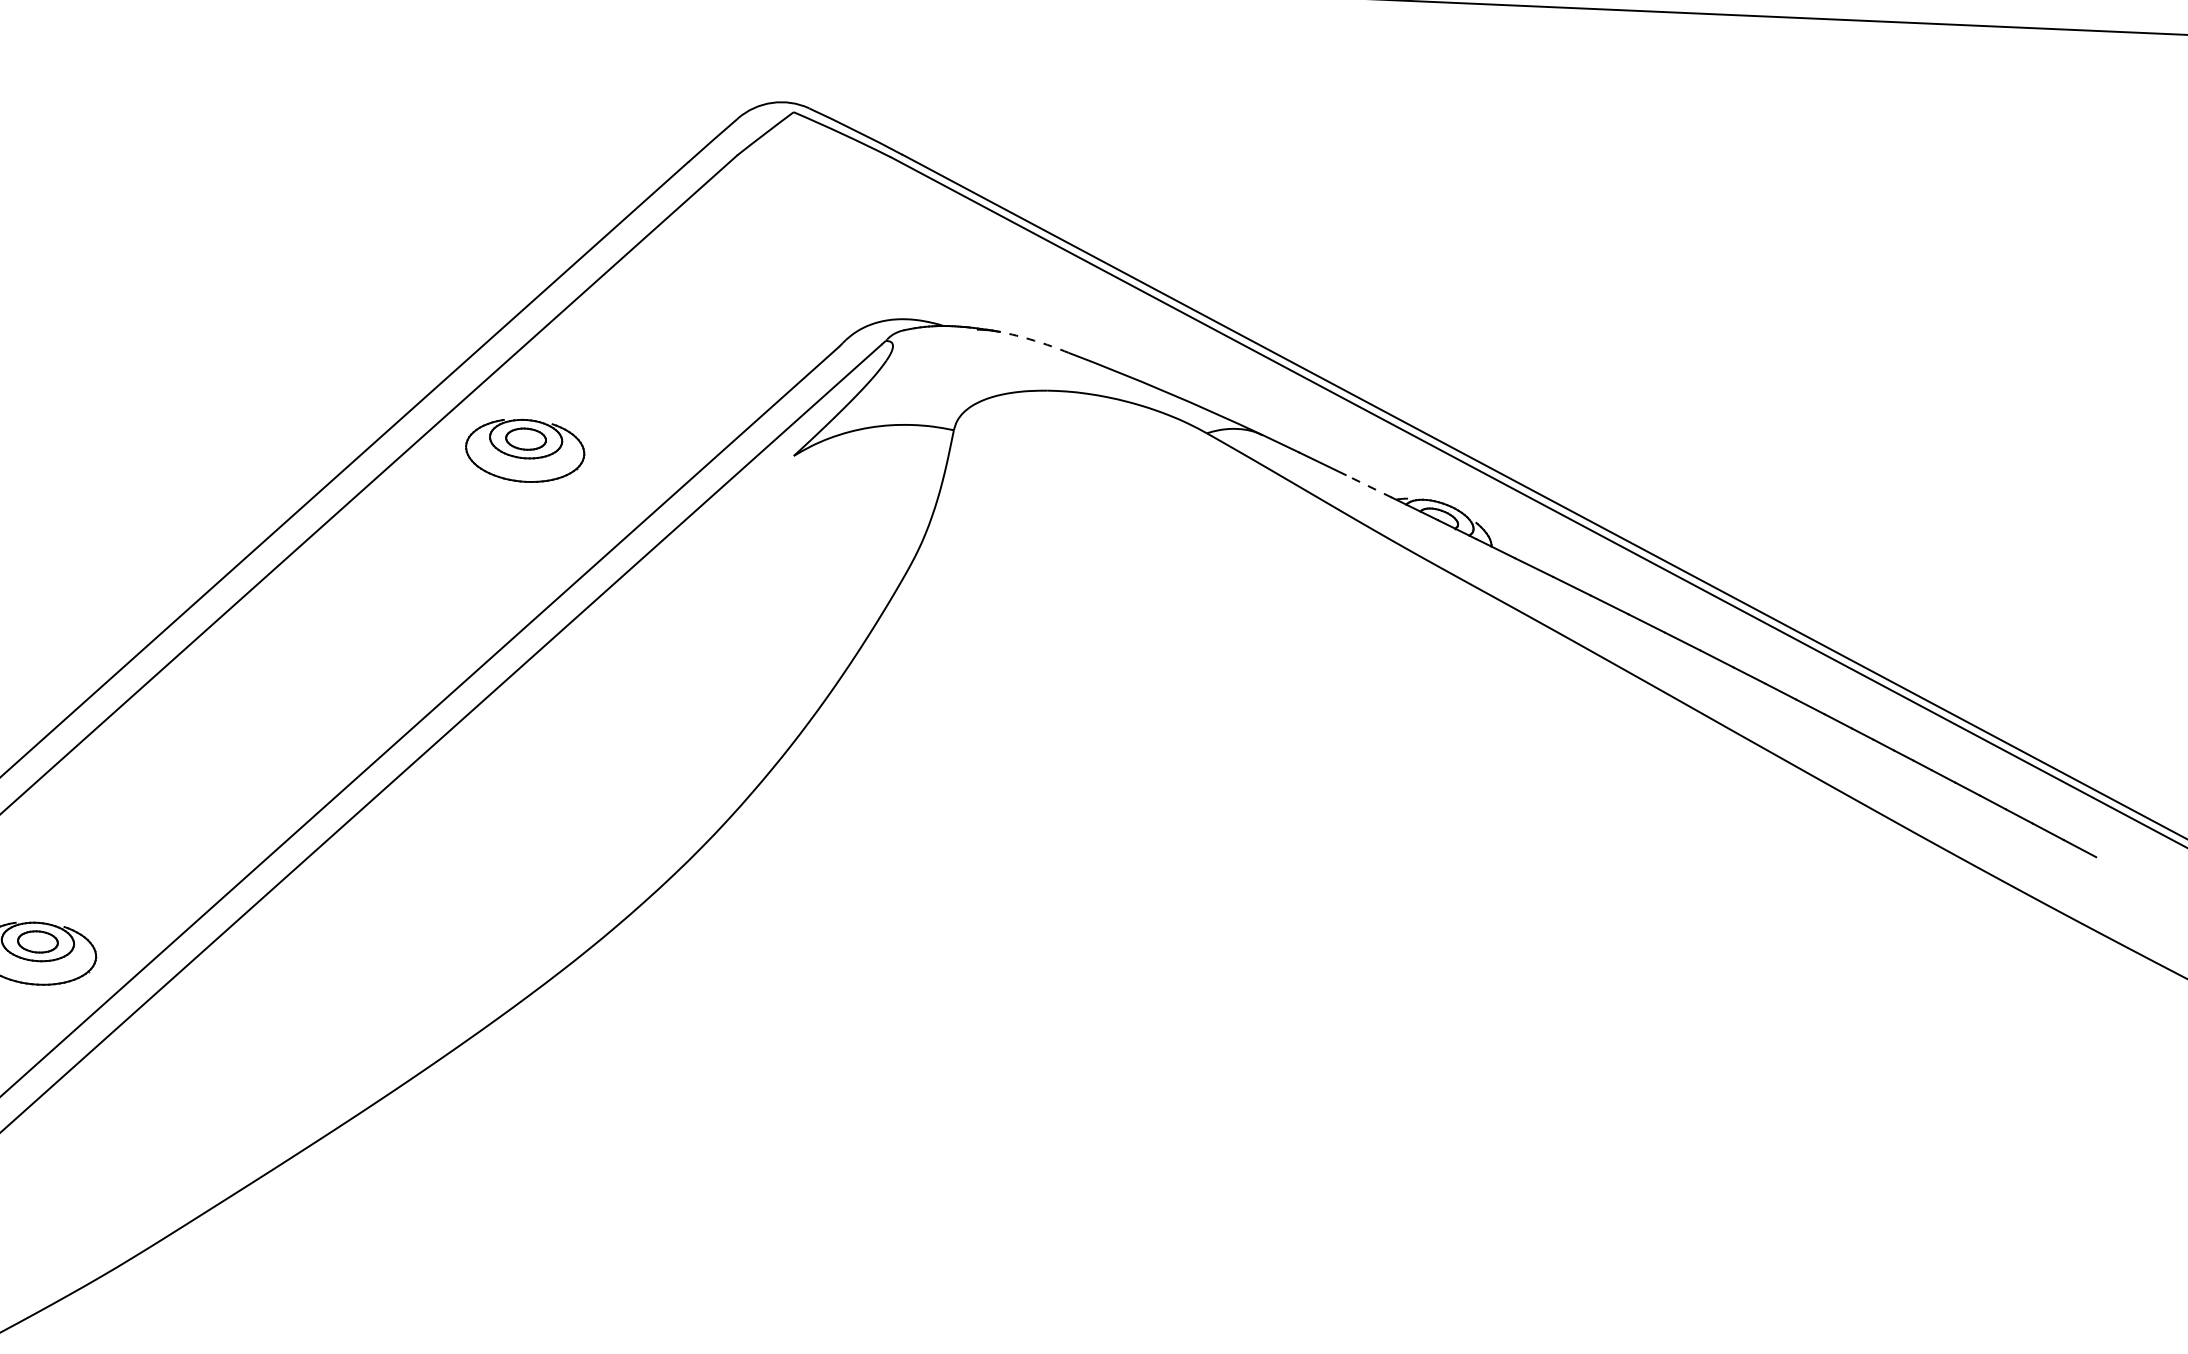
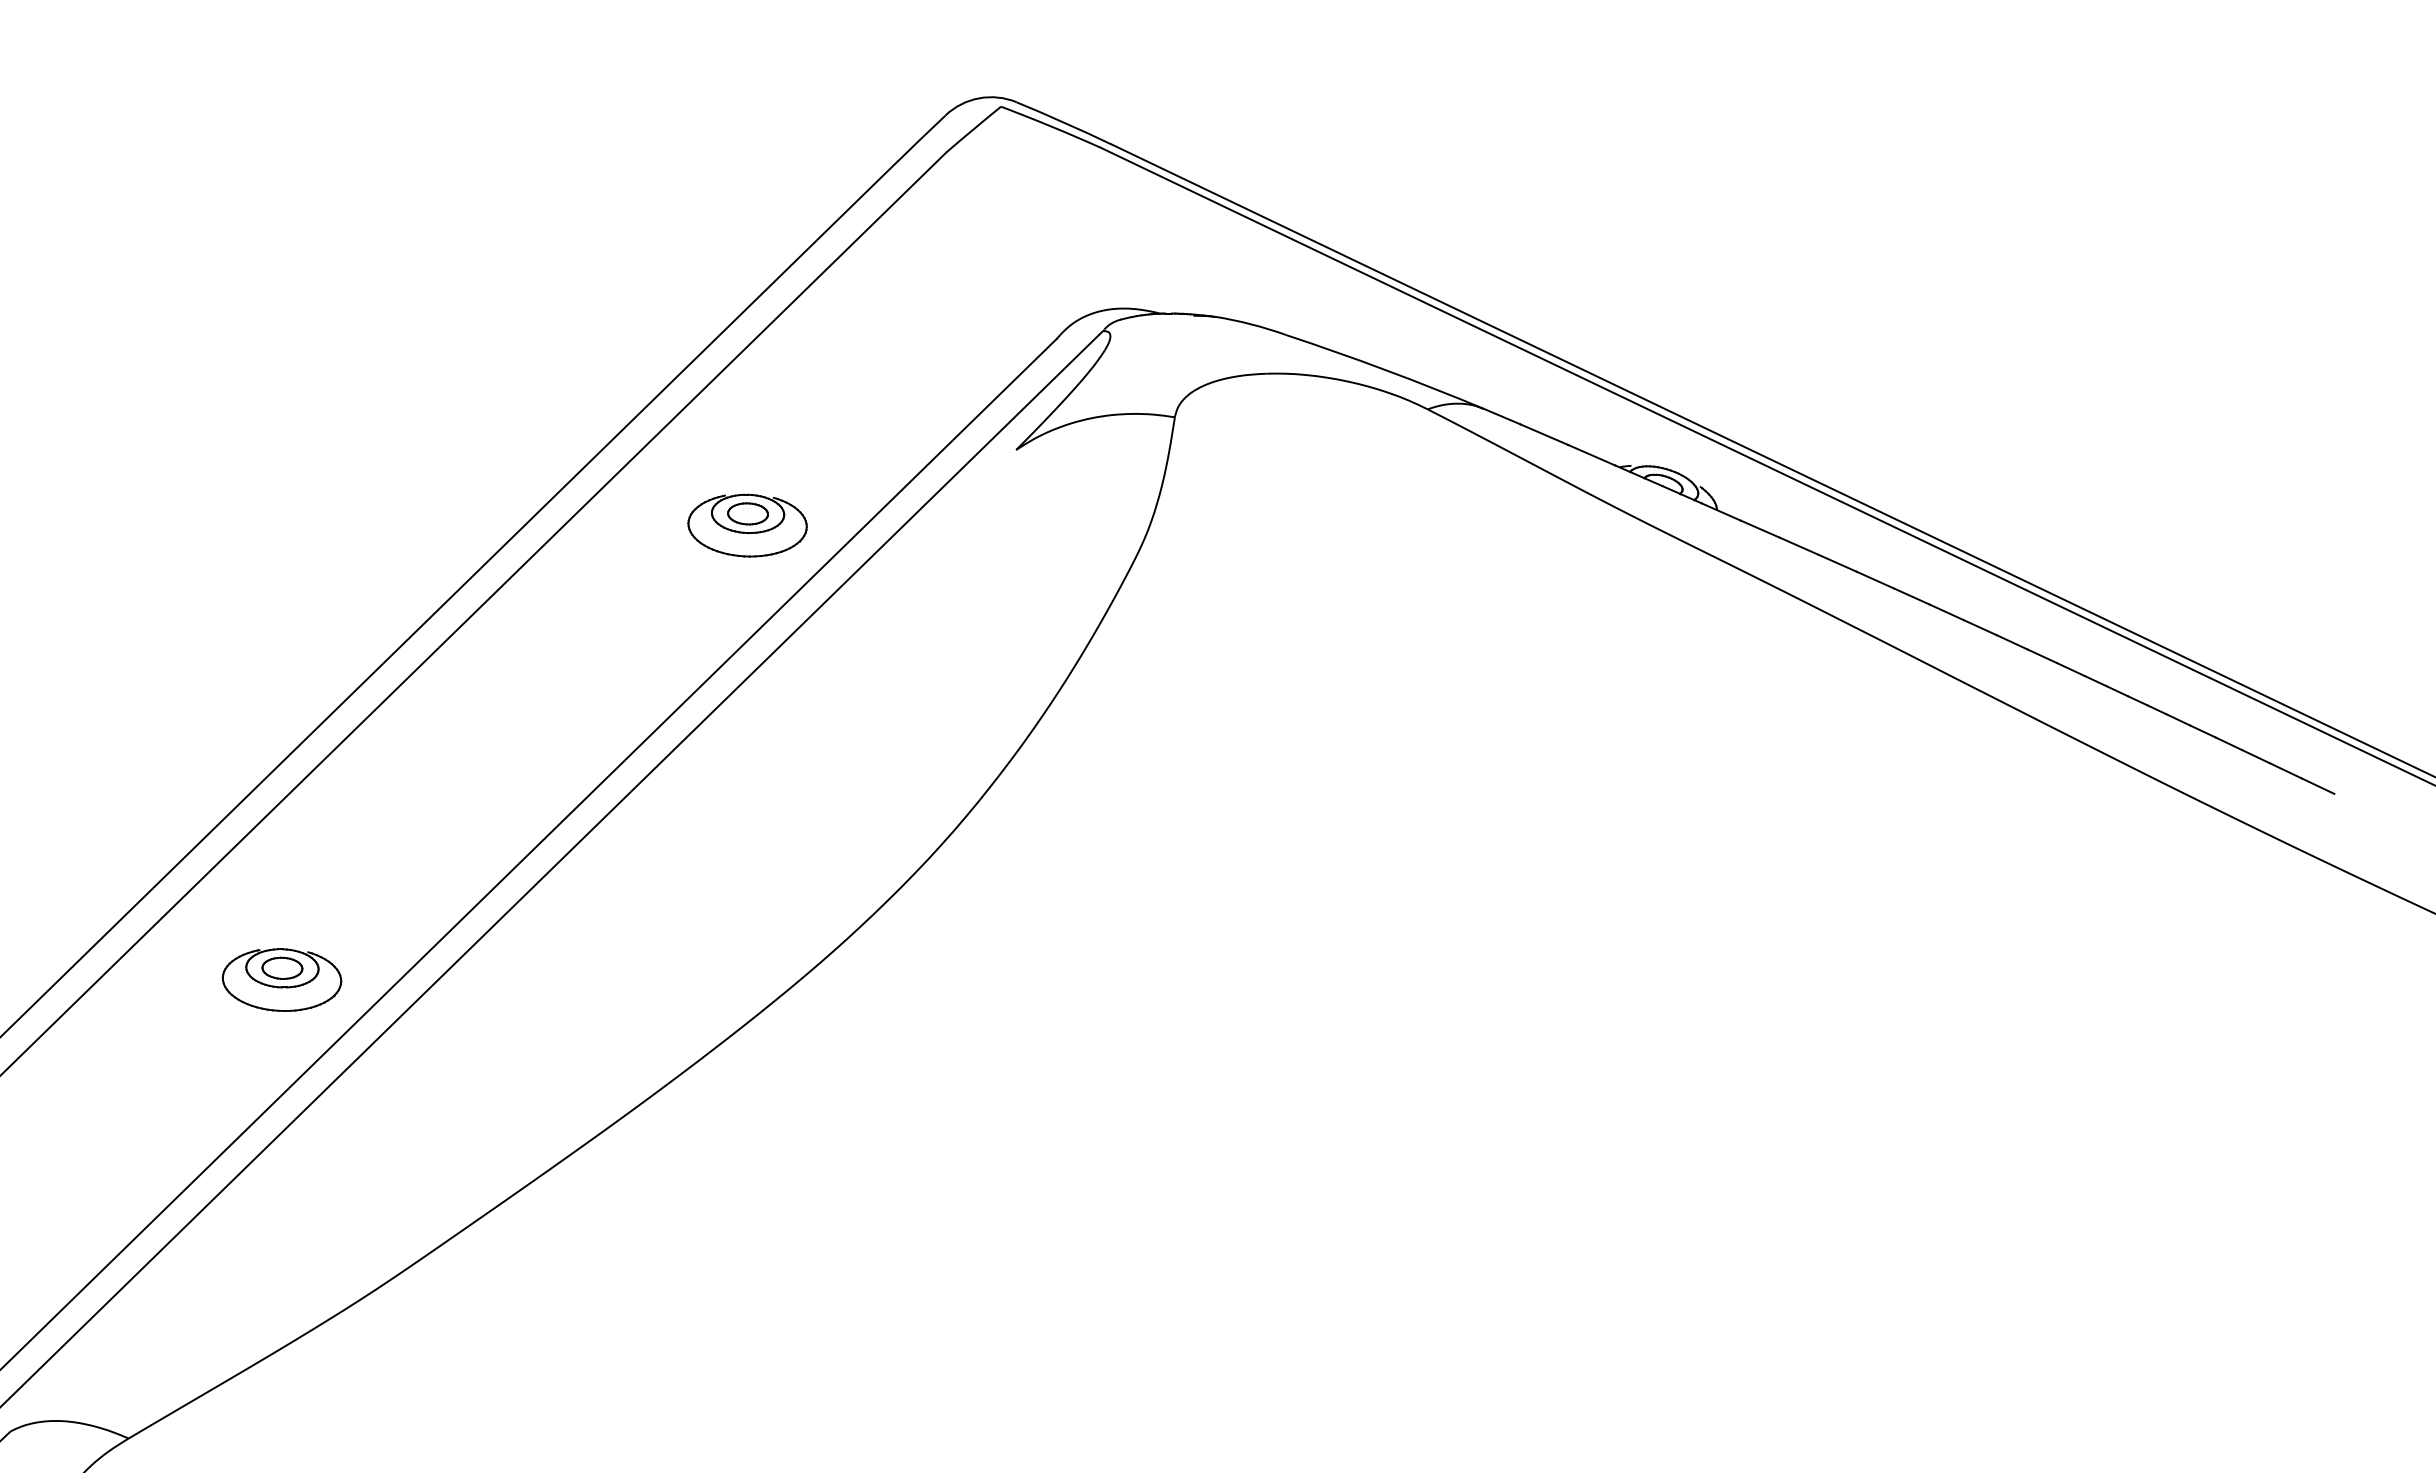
arc: (1034, 340) -> (1251, 324), dashed -> solid
part: (525, 450) -> (747, 525), moved
line: (1368, 486) -> (1591, 455), dashed -> solid

